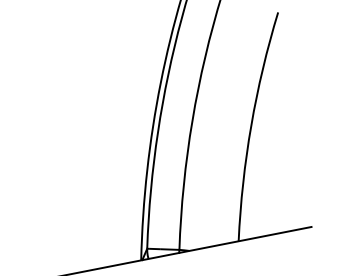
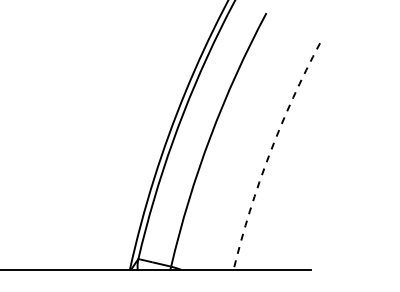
arc: (250, 125) -> (269, 153), solid -> dashed

